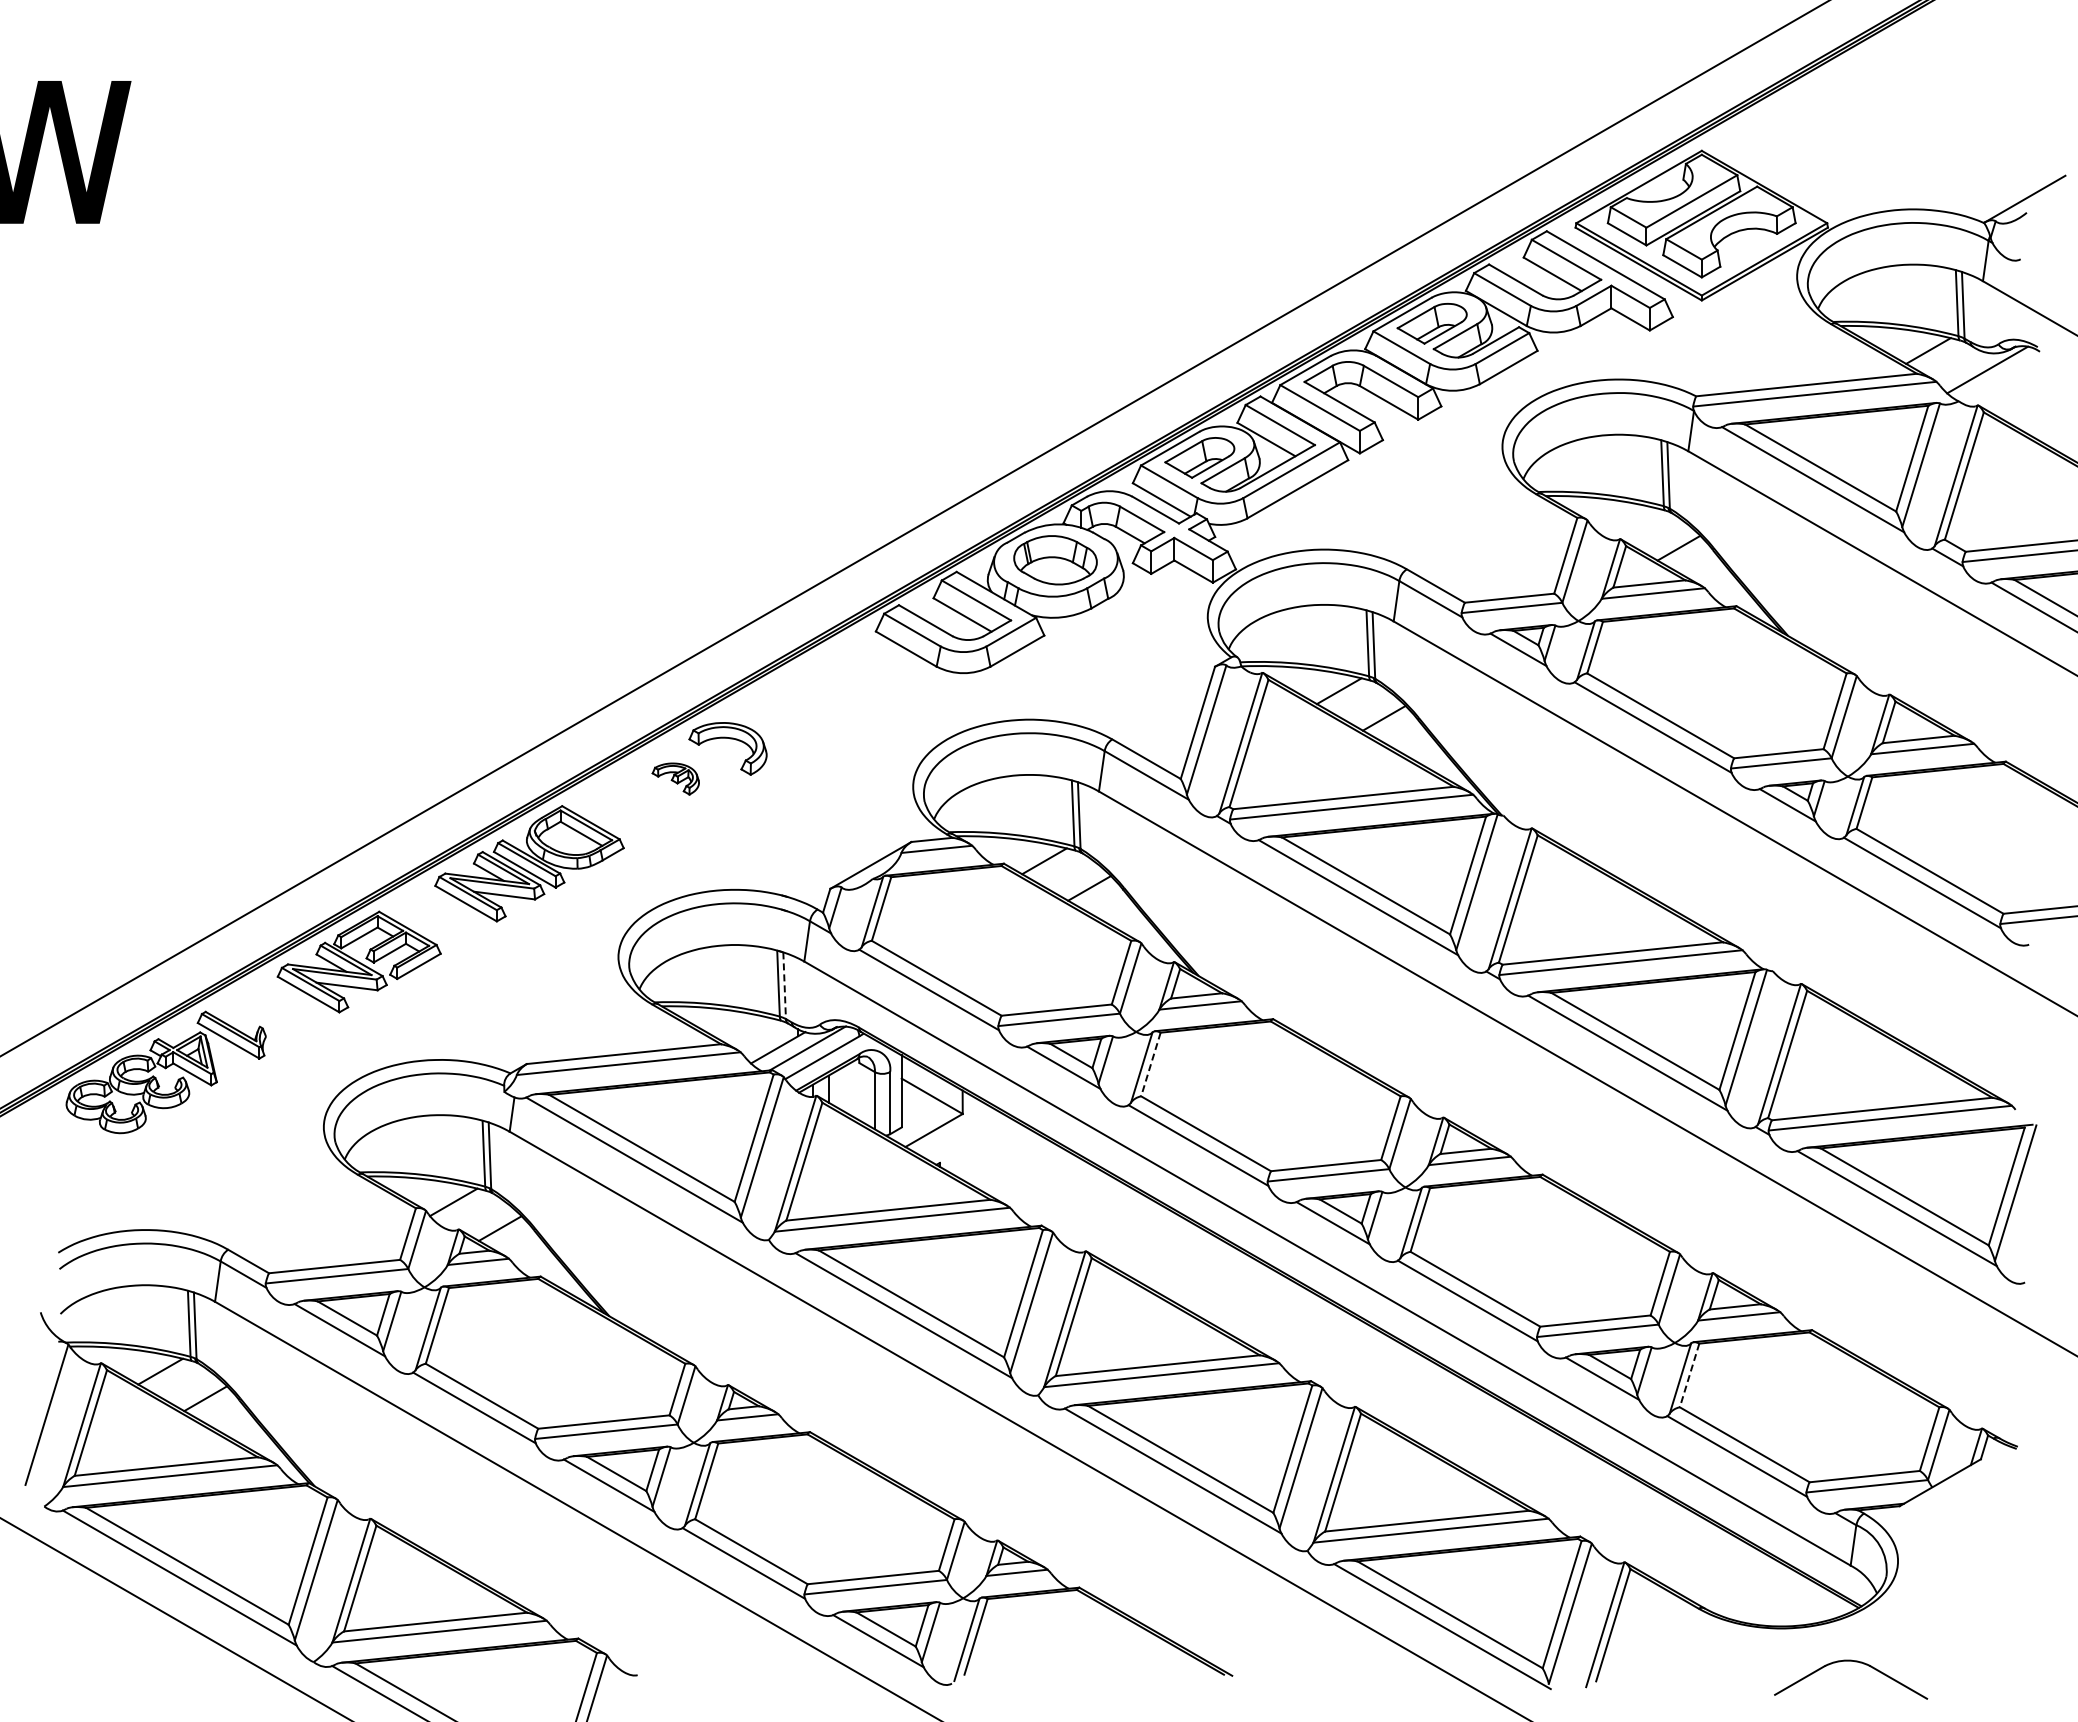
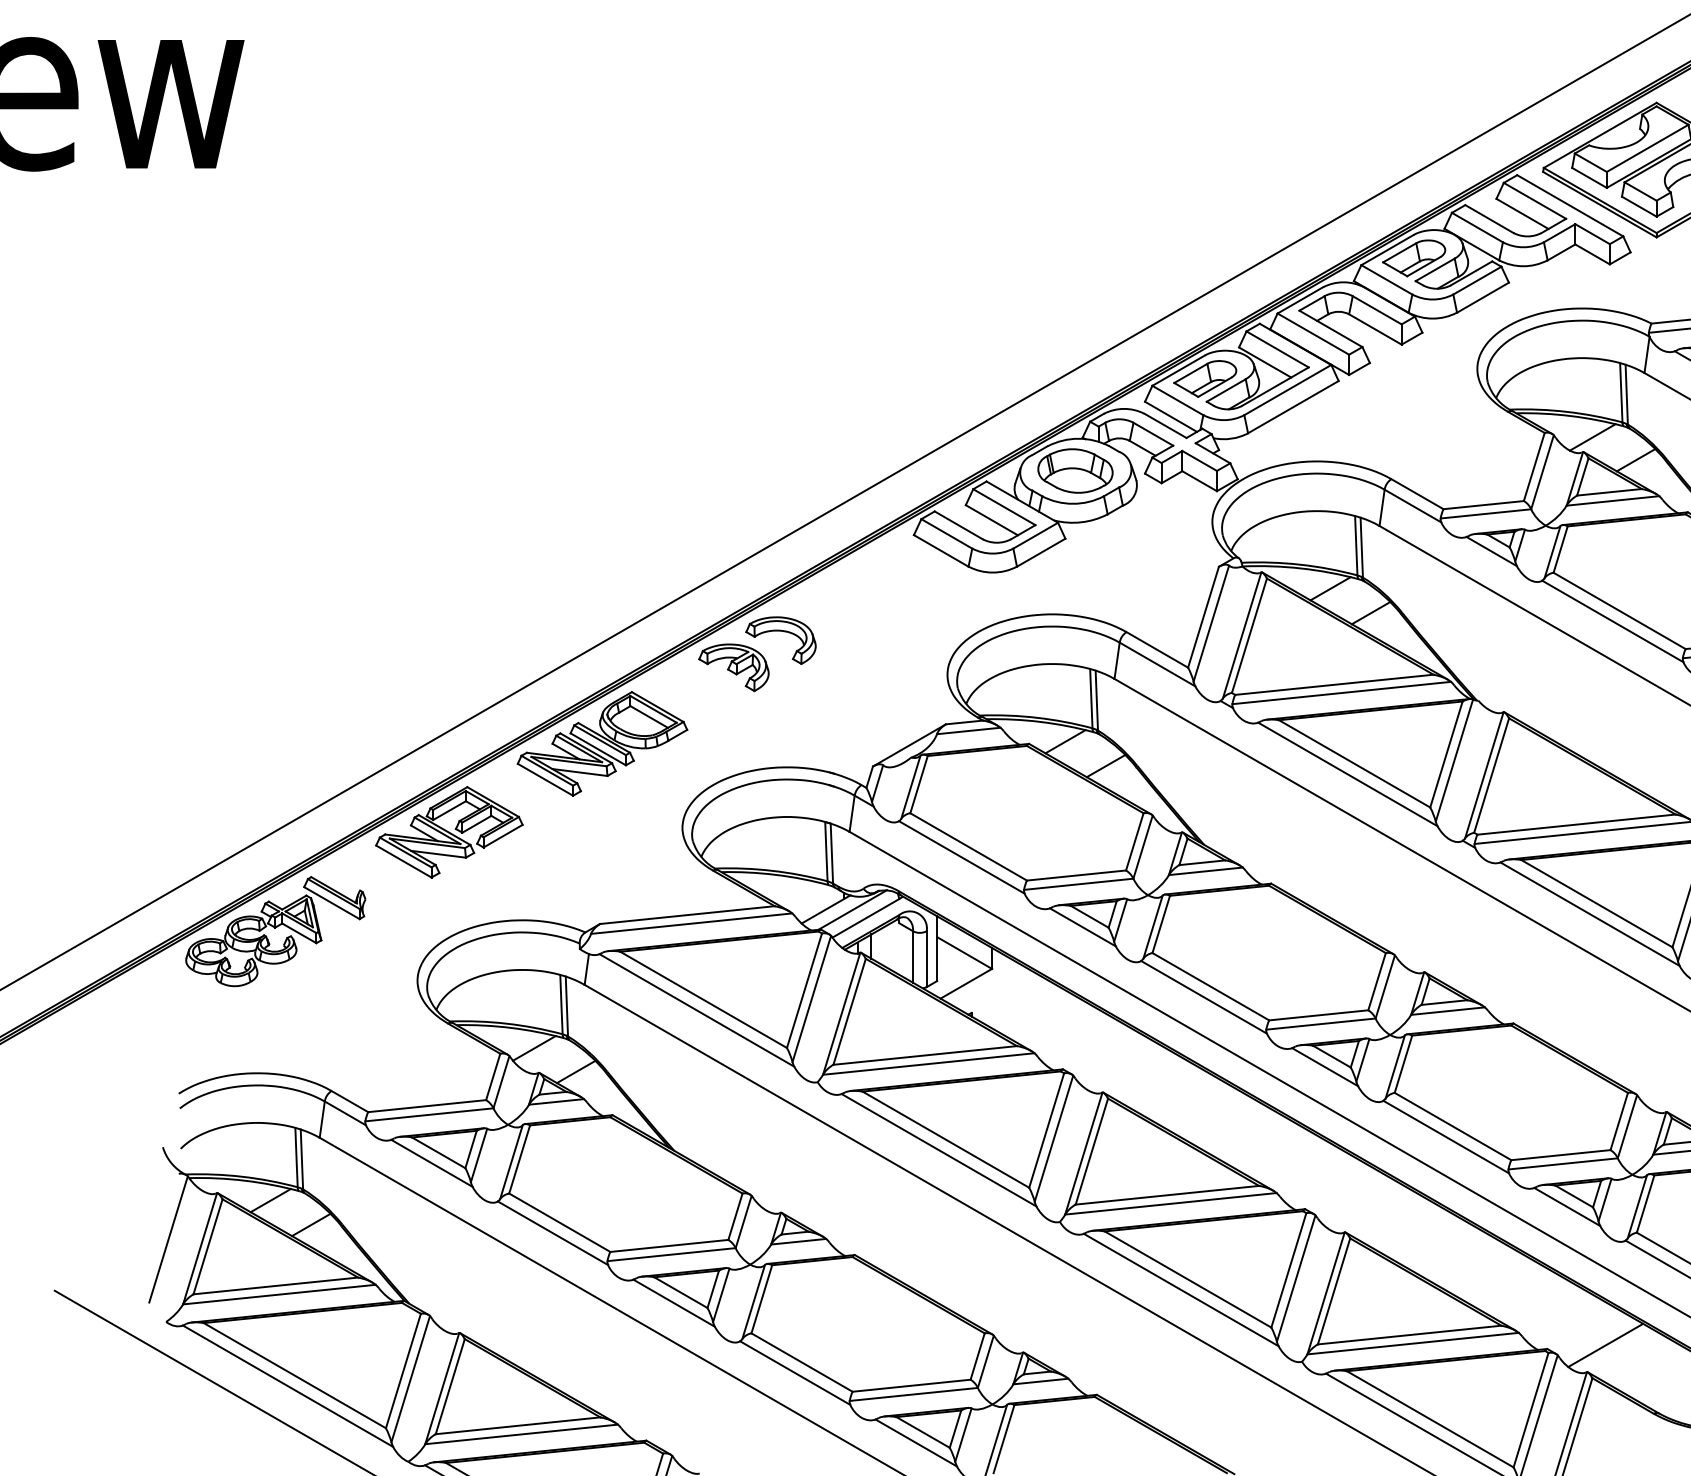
line: (1630, 522) -> (1592, 437), added
part: (675, 778) -> (733, 667), size x1.67
line: (784, 986) -> (831, 854), dashed -> solid
line: (1150, 1065) -> (1160, 925), dashed -> solid
line: (1689, 1375) -> (1645, 1204), dashed -> solid
line: (1644, 1532) -> (1605, 1345), added

